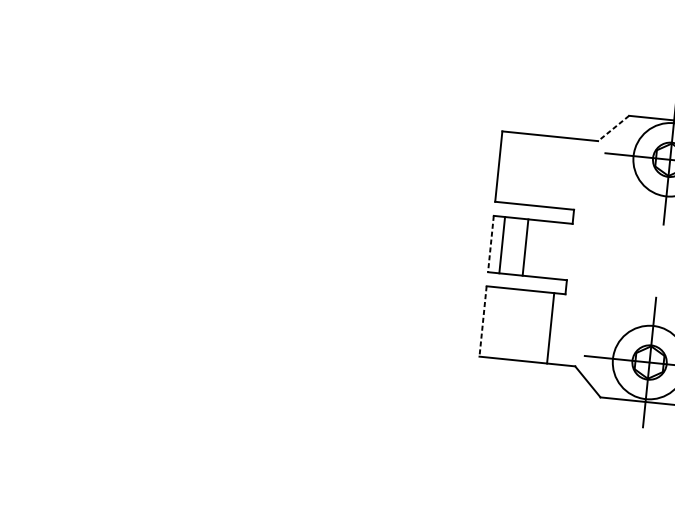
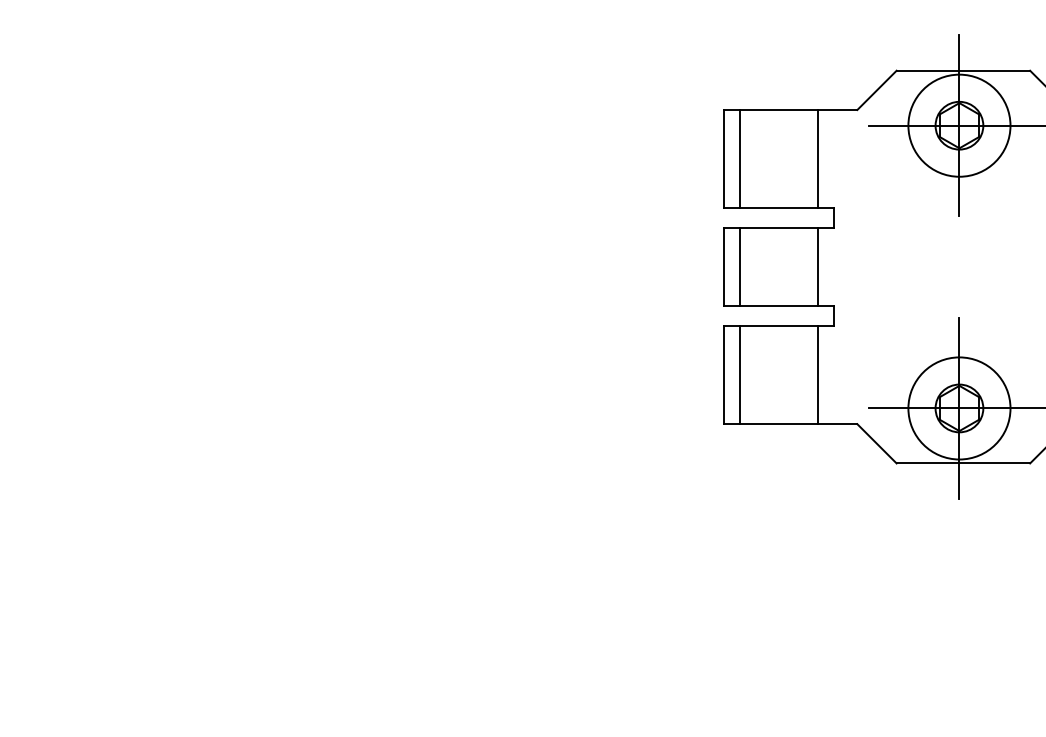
line: (613, 128) -> (876, 90), dashed -> solid
line: (510, 168) -> (739, 159), added
line: (566, 173) -> (818, 159), added
line: (490, 244) -> (723, 267), dashed -> solid
line: (525, 247) -> (818, 266), moved
line: (482, 321) -> (723, 375), dashed -> solid
line: (494, 322) -> (739, 375), added

